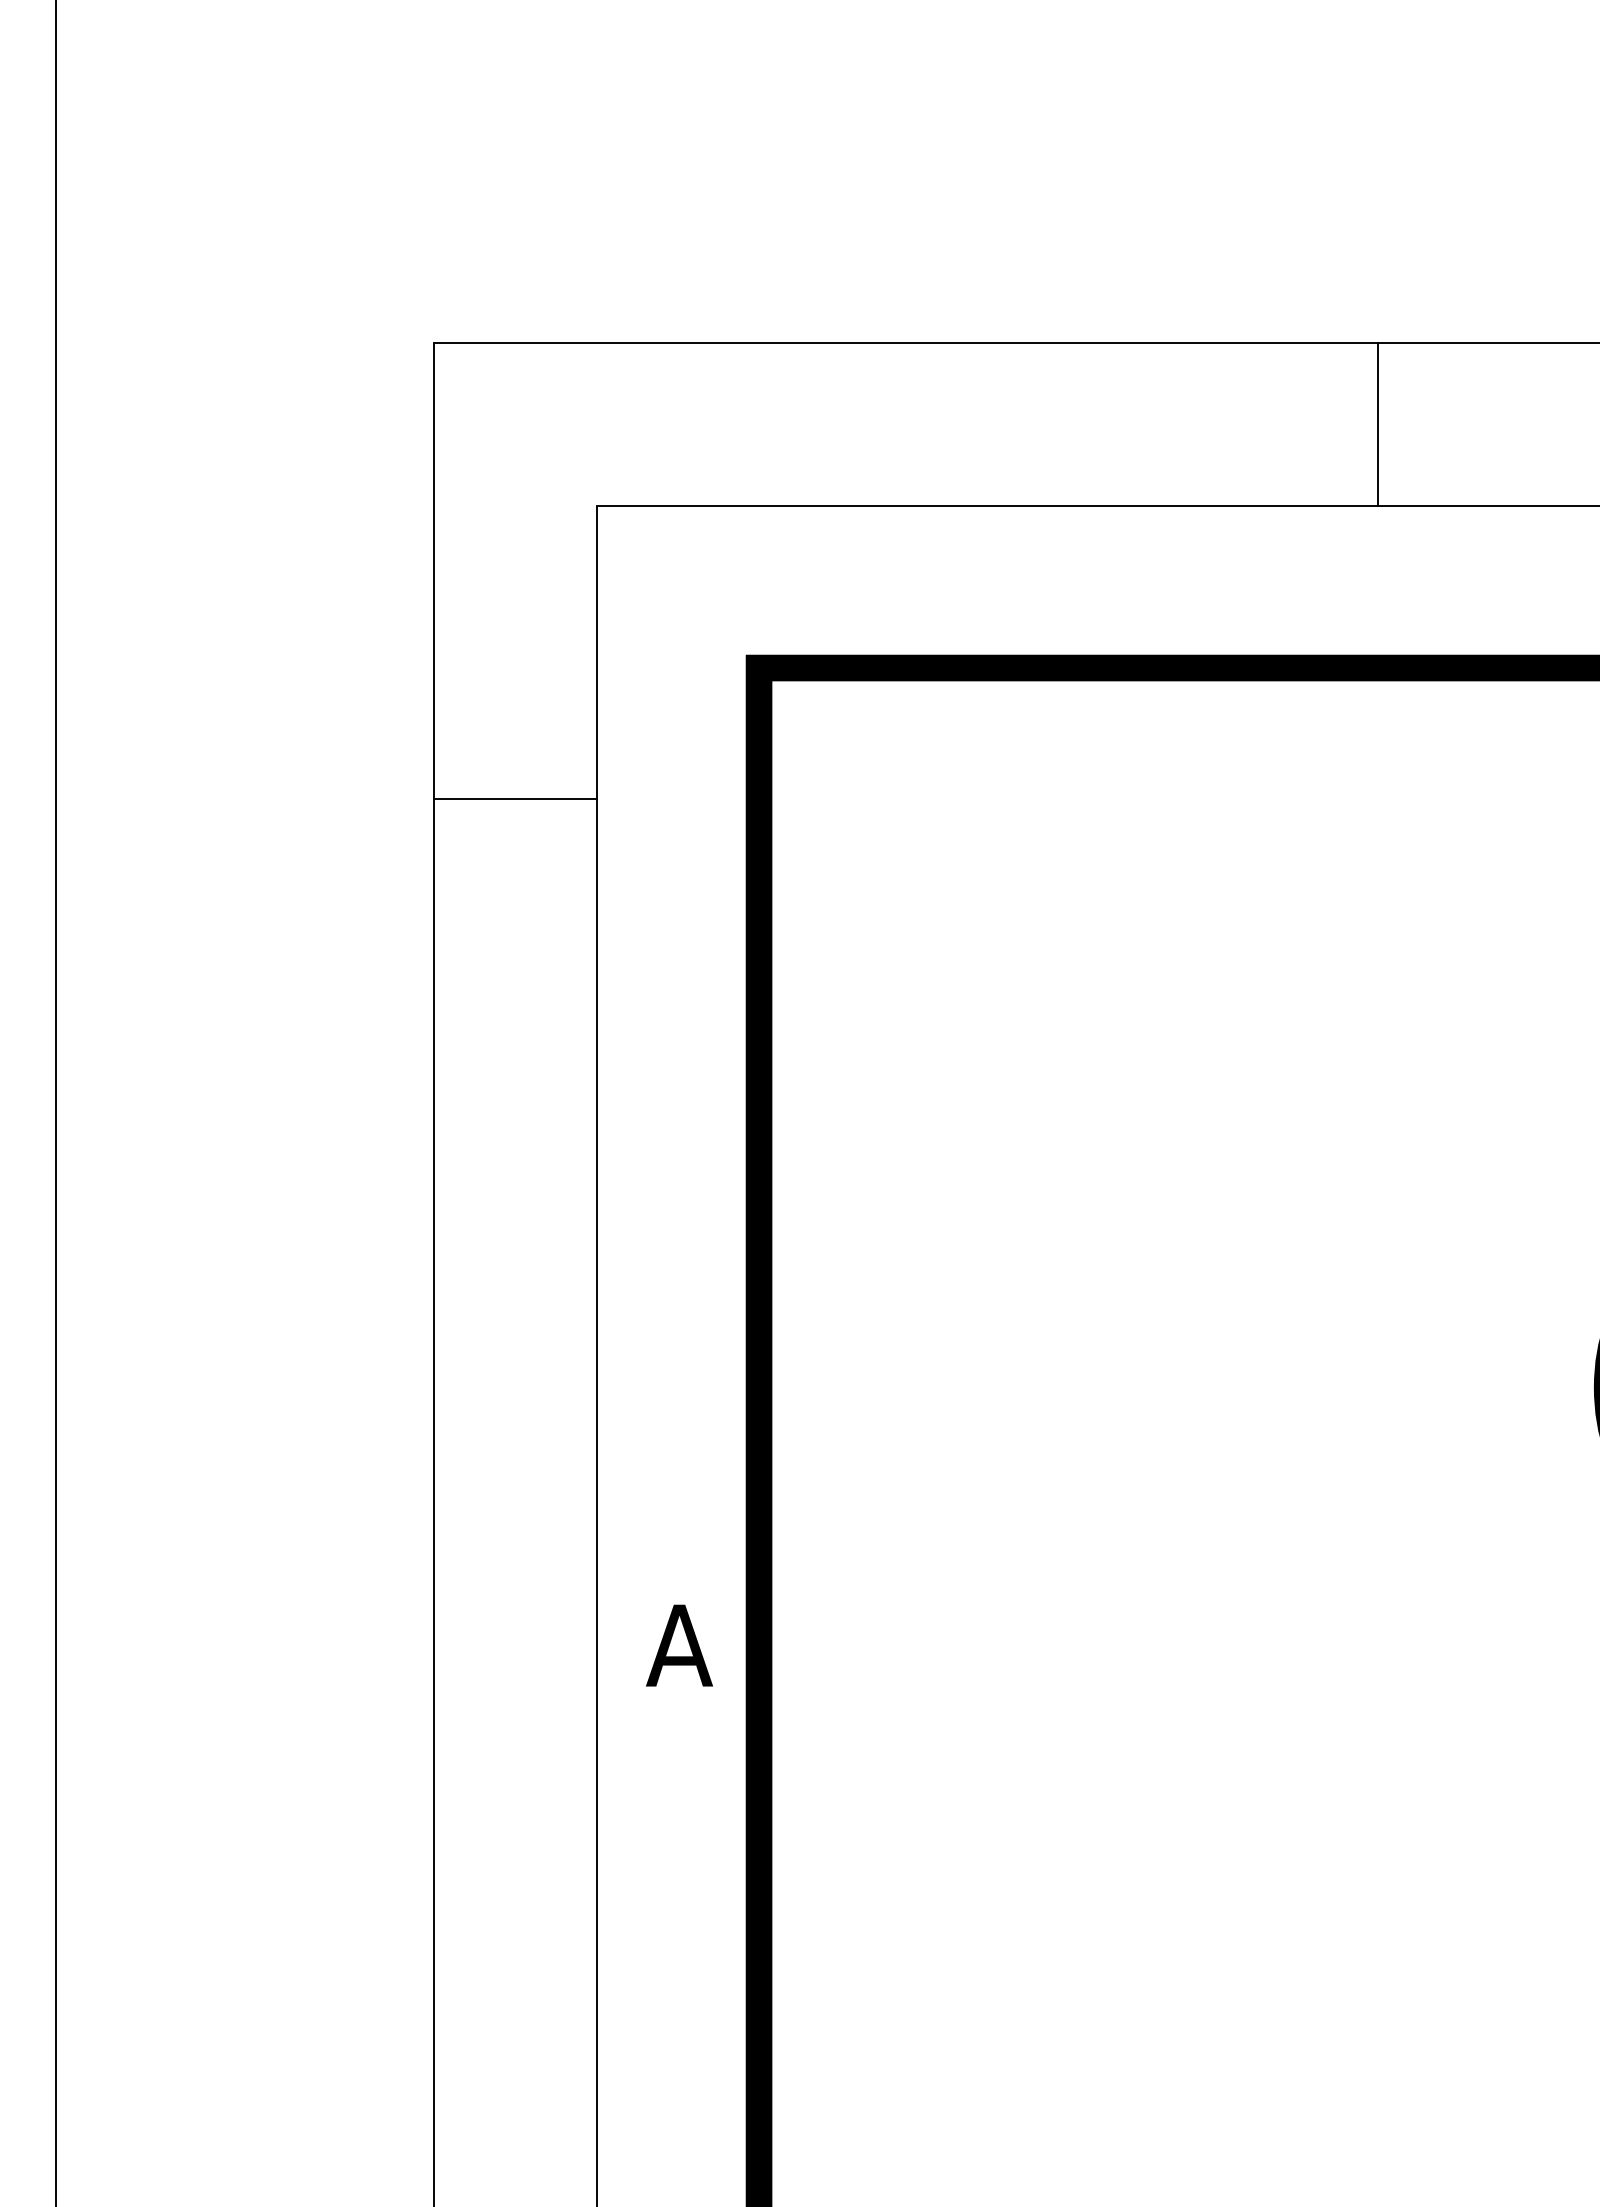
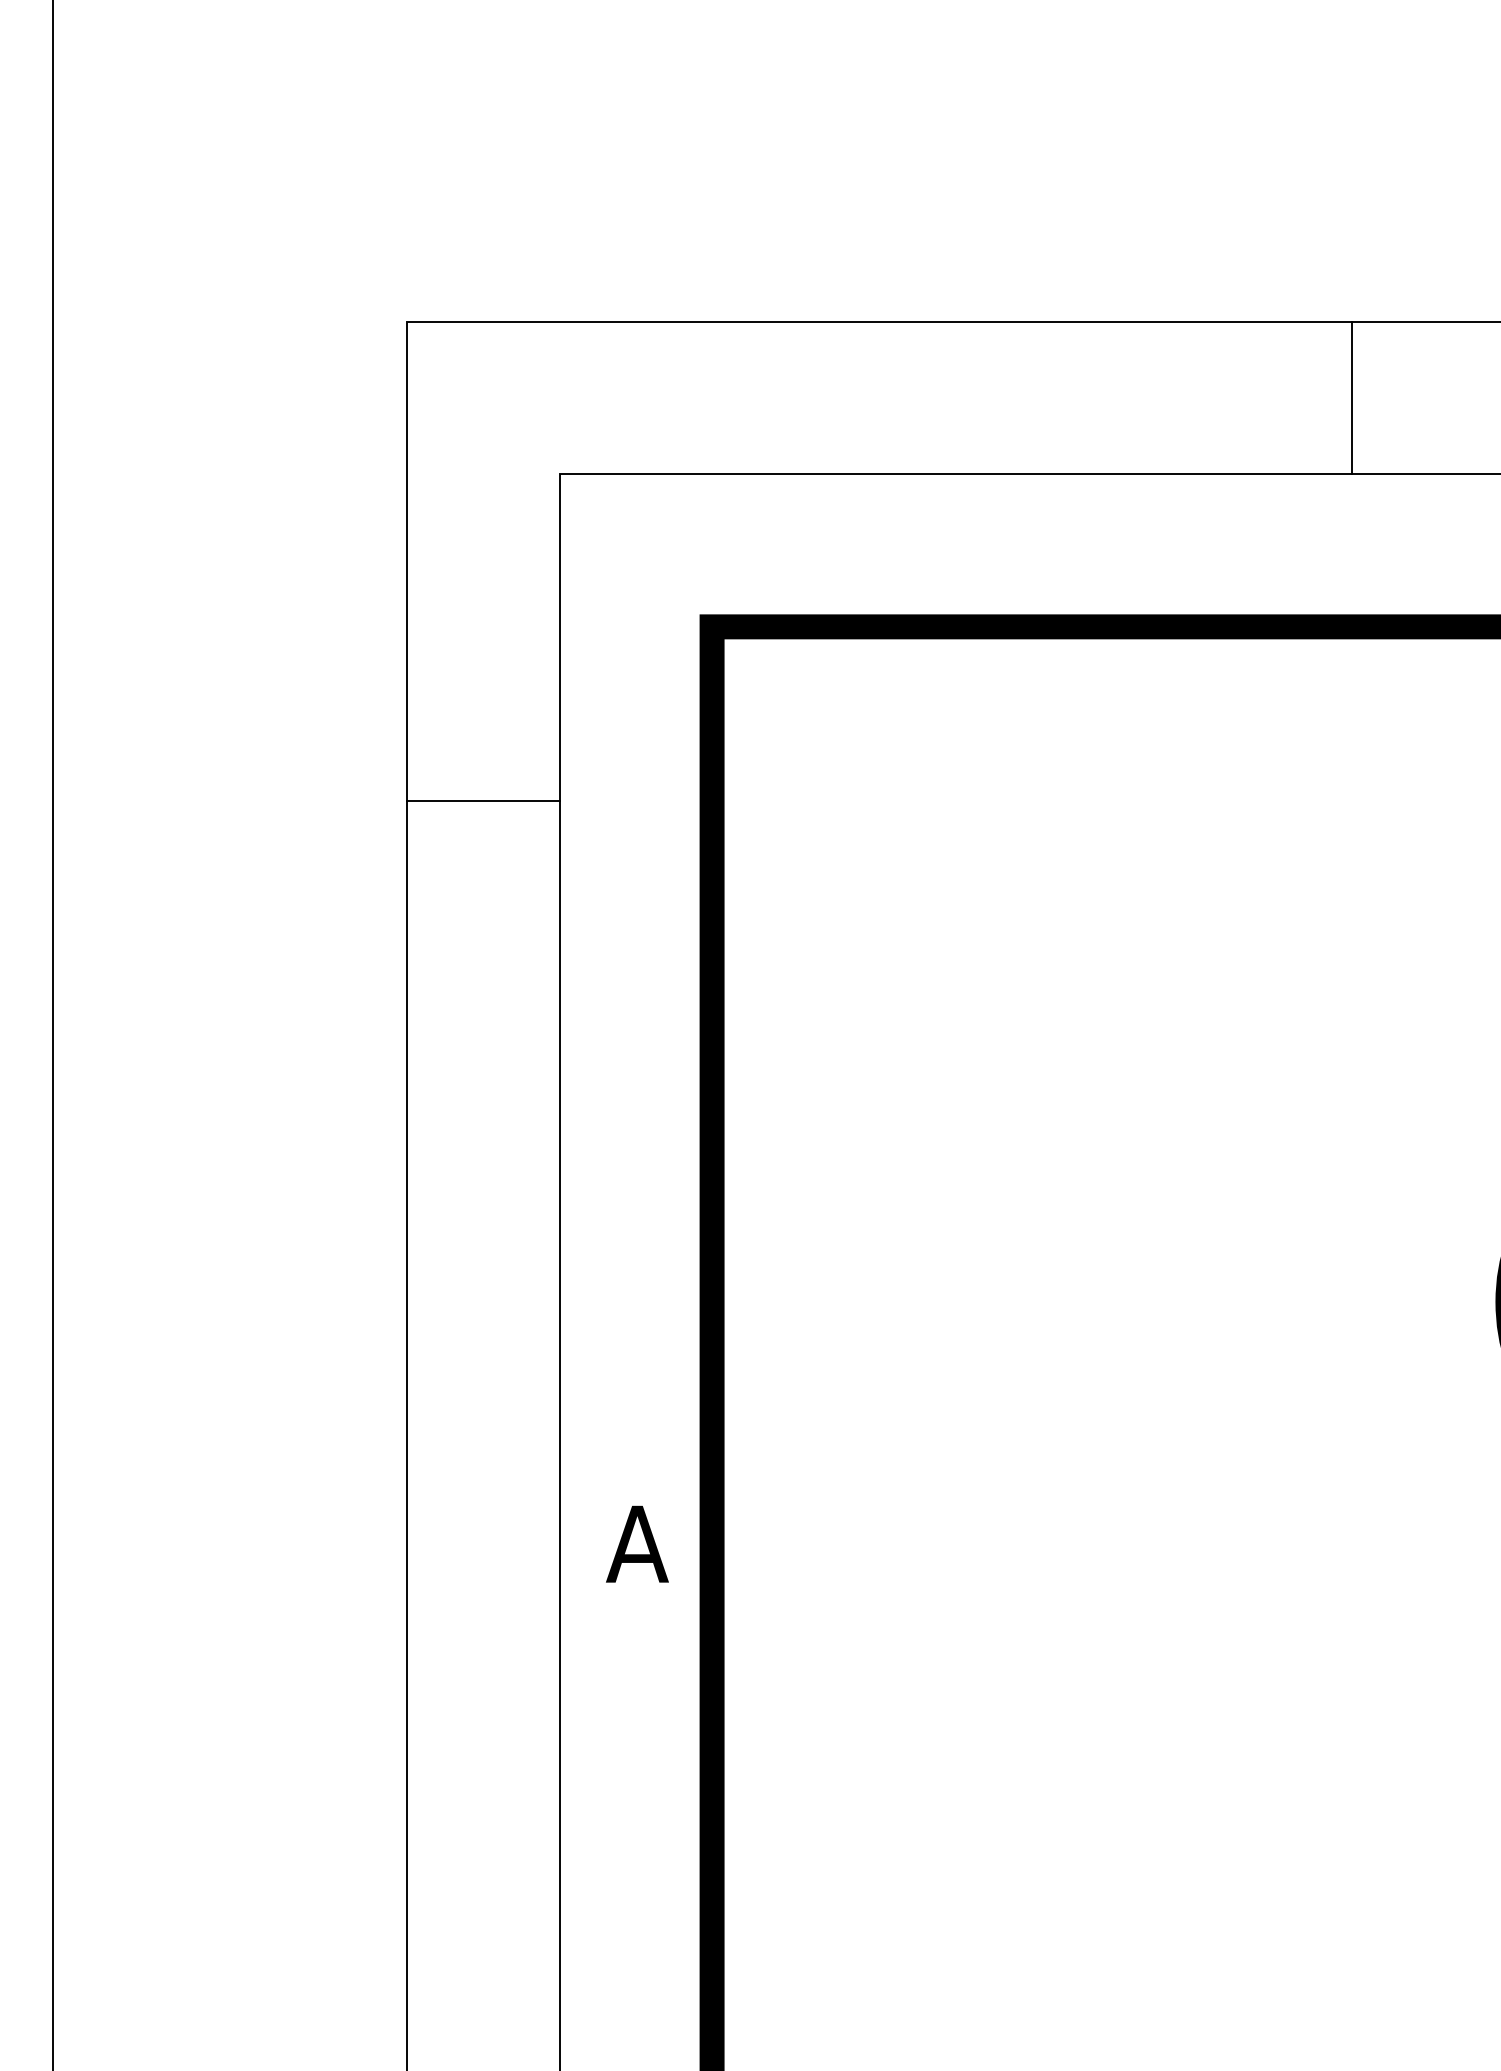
line: (1378, 424) -> (1352, 398), moved
line: (515, 799) -> (483, 800), moved

